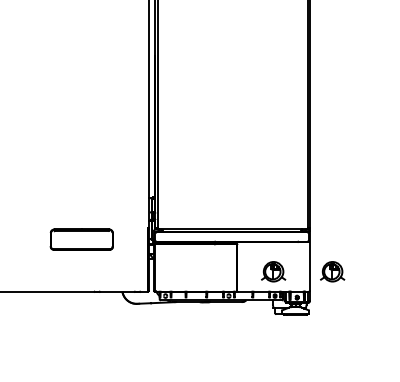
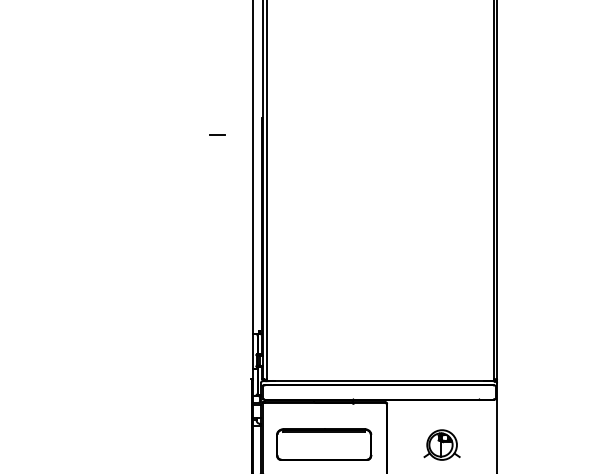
line: (125, 66) -> (217, 133), added
part: (81, 239) -> (323, 444), moved
part: (332, 271) -> (531, 444), removed

